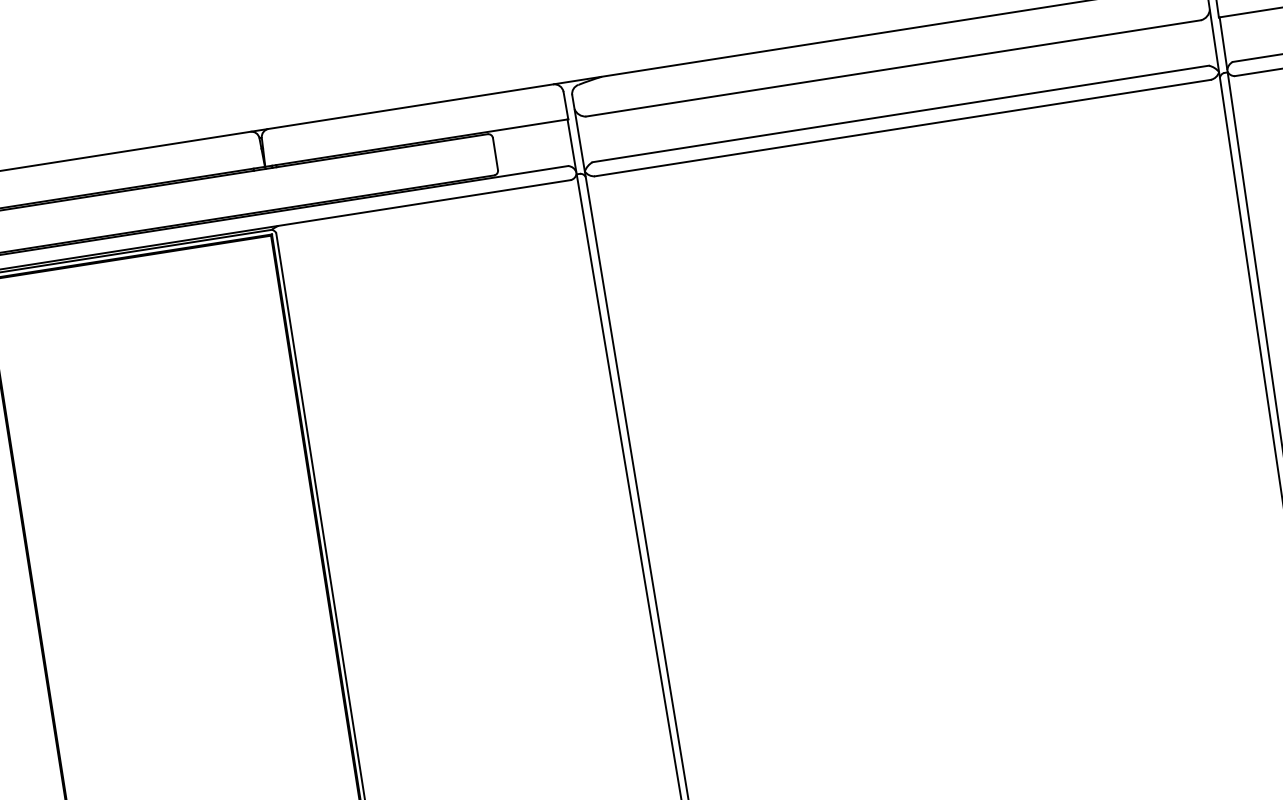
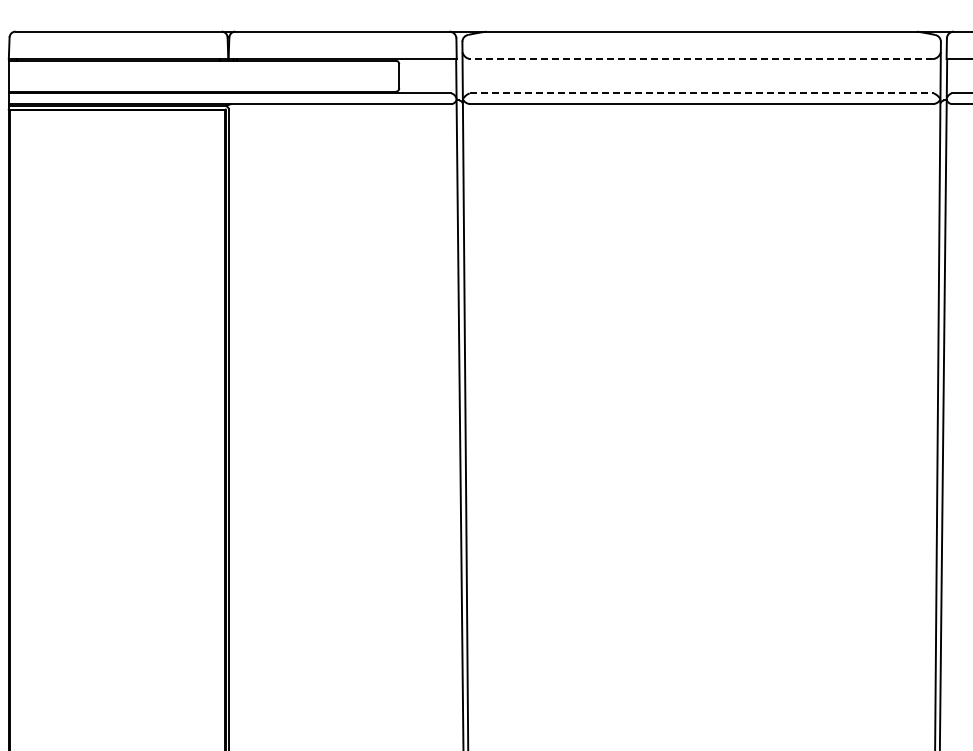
line: (893, 68) -> (701, 59), solid -> dashed
line: (901, 113) -> (702, 93), solid -> dashed

